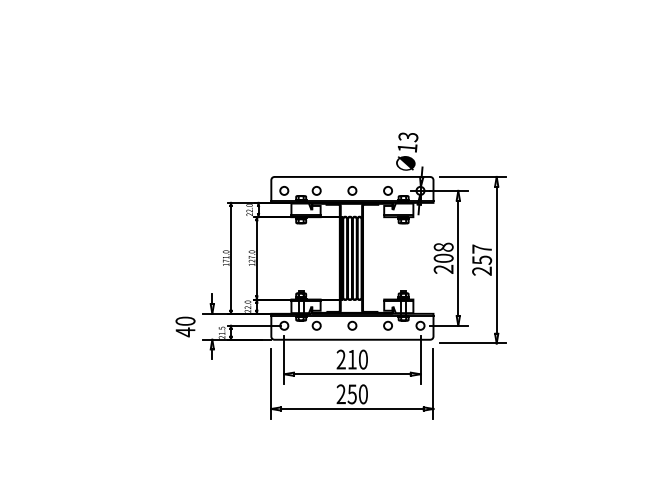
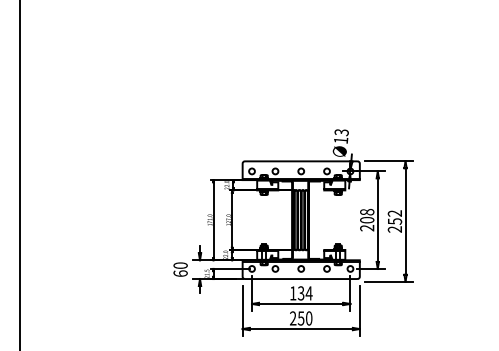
text: (481, 249) -> (394, 213), 257 -> 252
text: (185, 332) -> (180, 273), 40 -> 60
text: (352, 359) -> (301, 293), 210 -> 134

